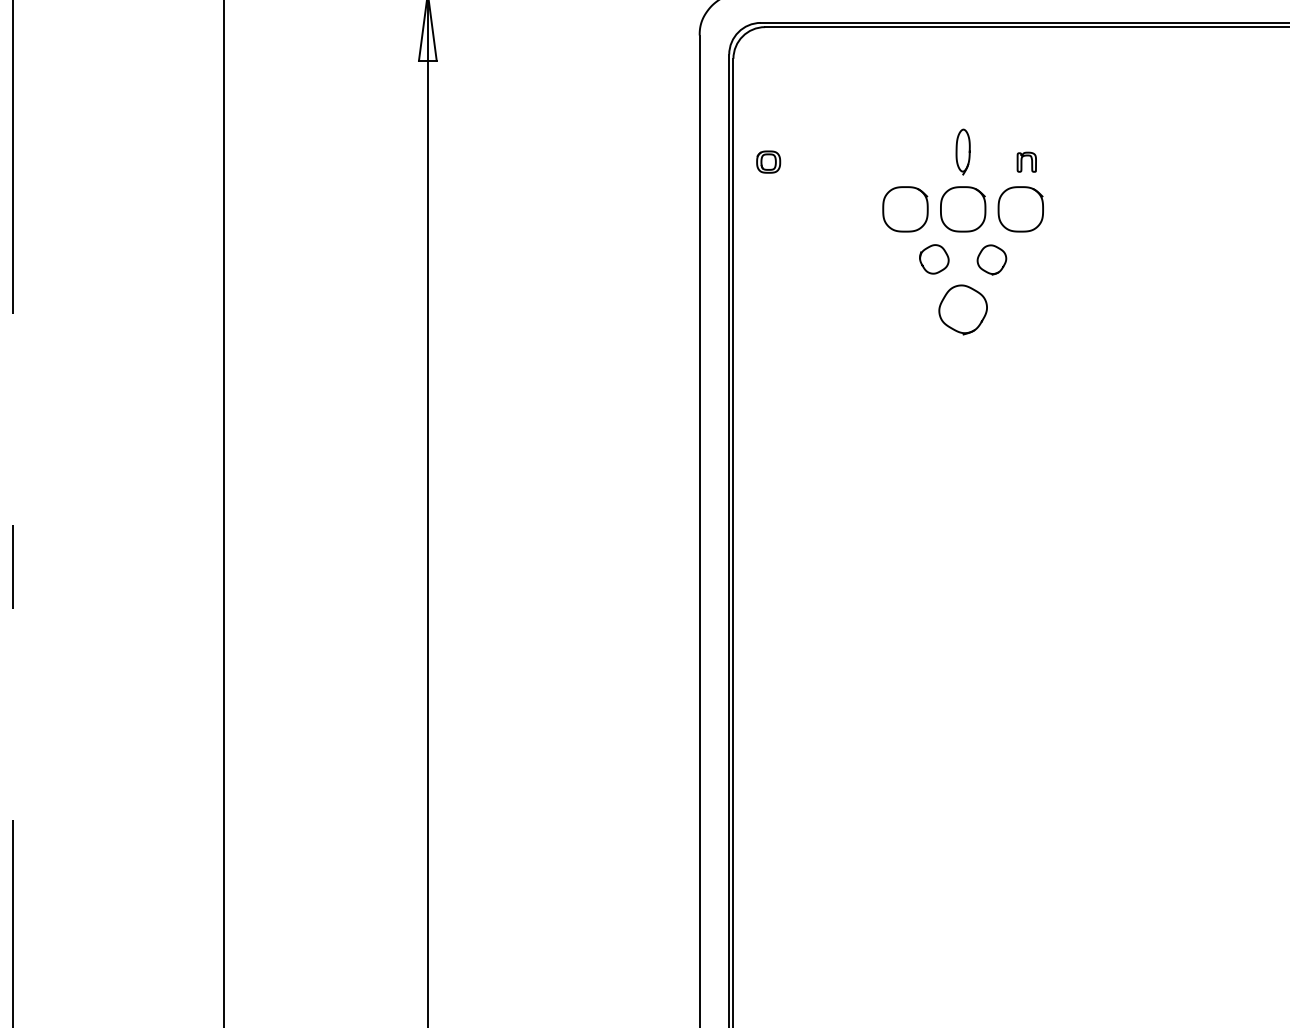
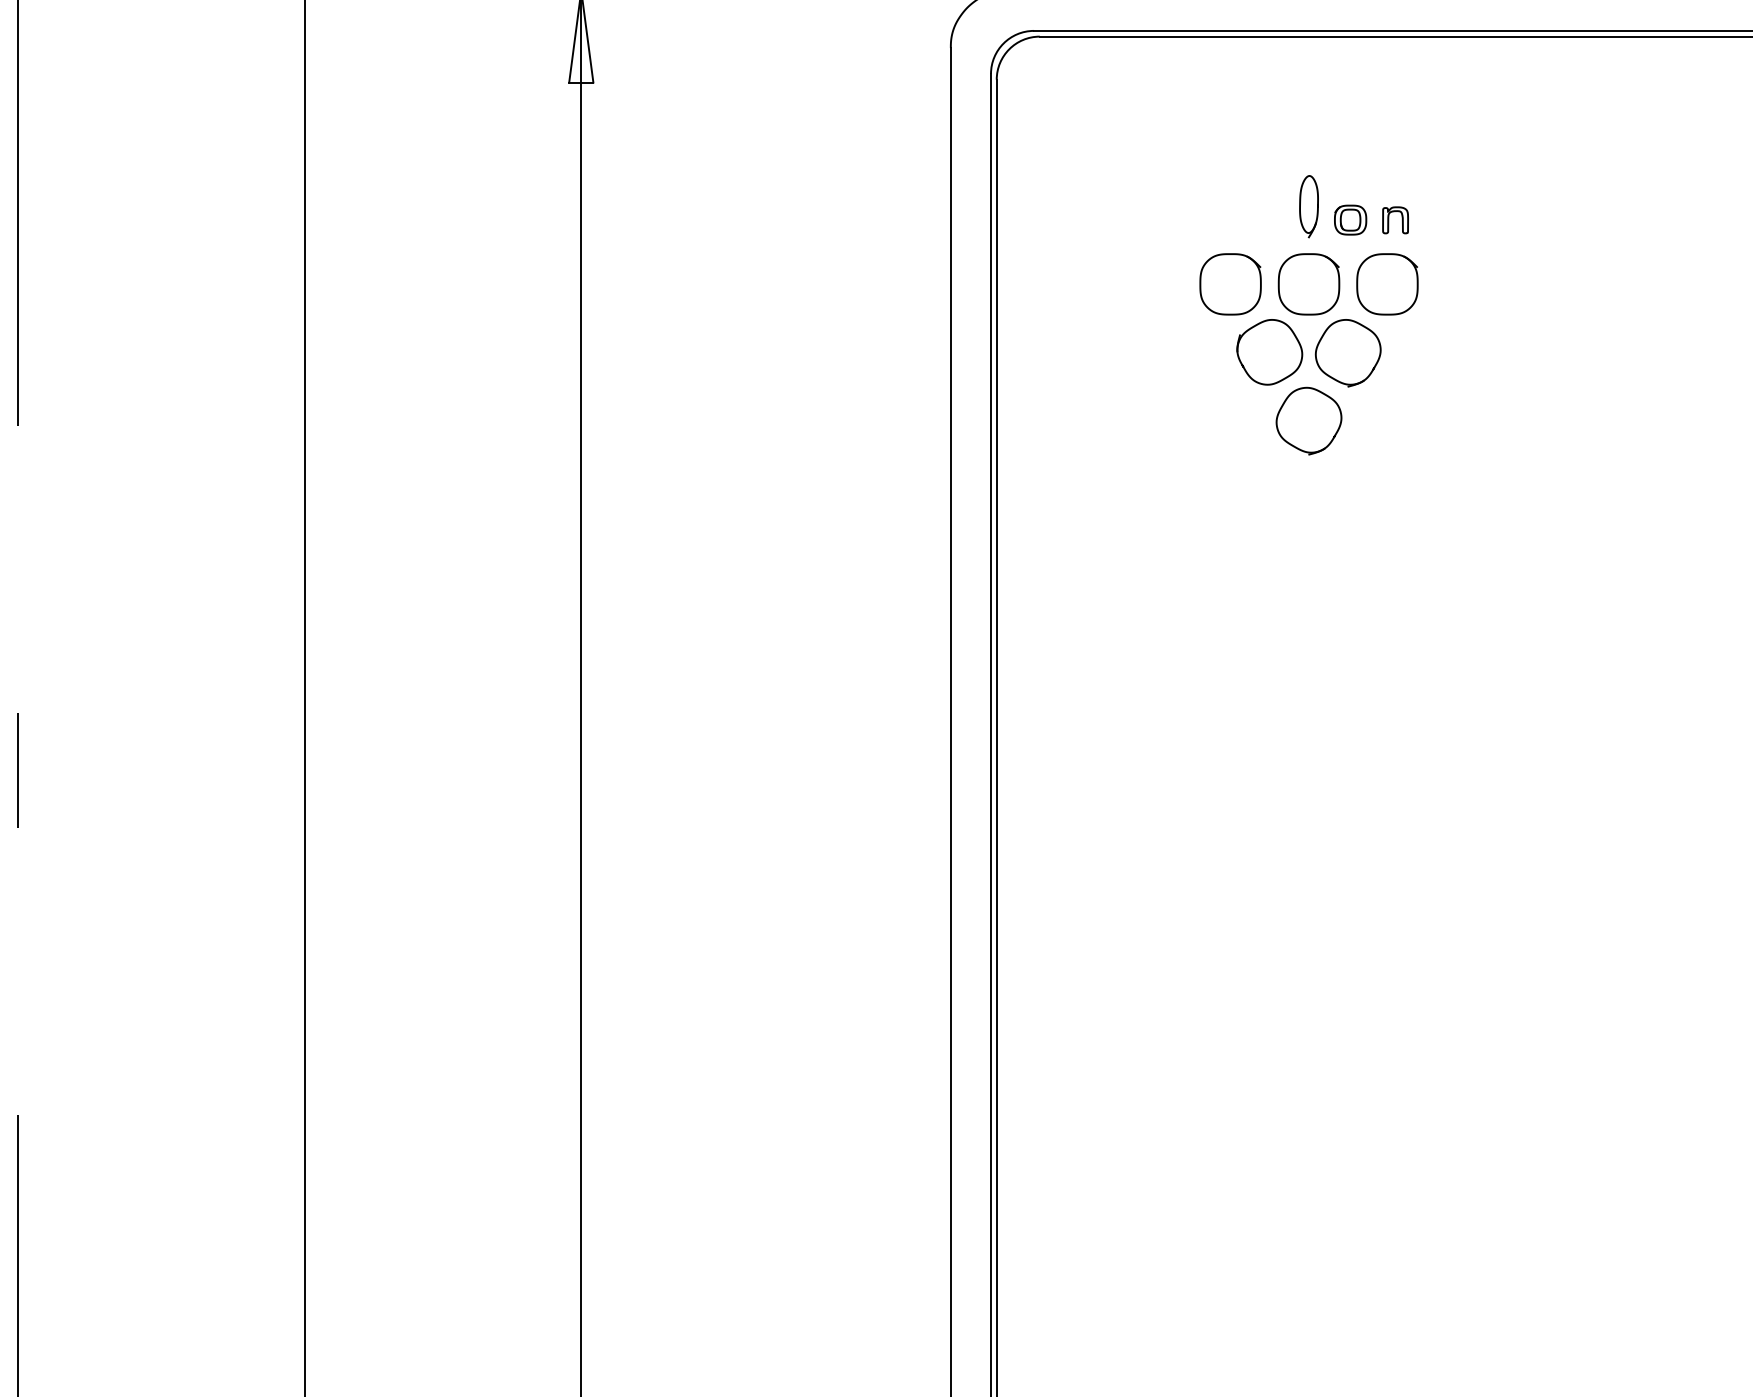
part: (768, 161) -> (1350, 219), moved
part: (934, 259) -> (1269, 352), size x1.67
part: (991, 260) -> (1347, 353), size x1.67

